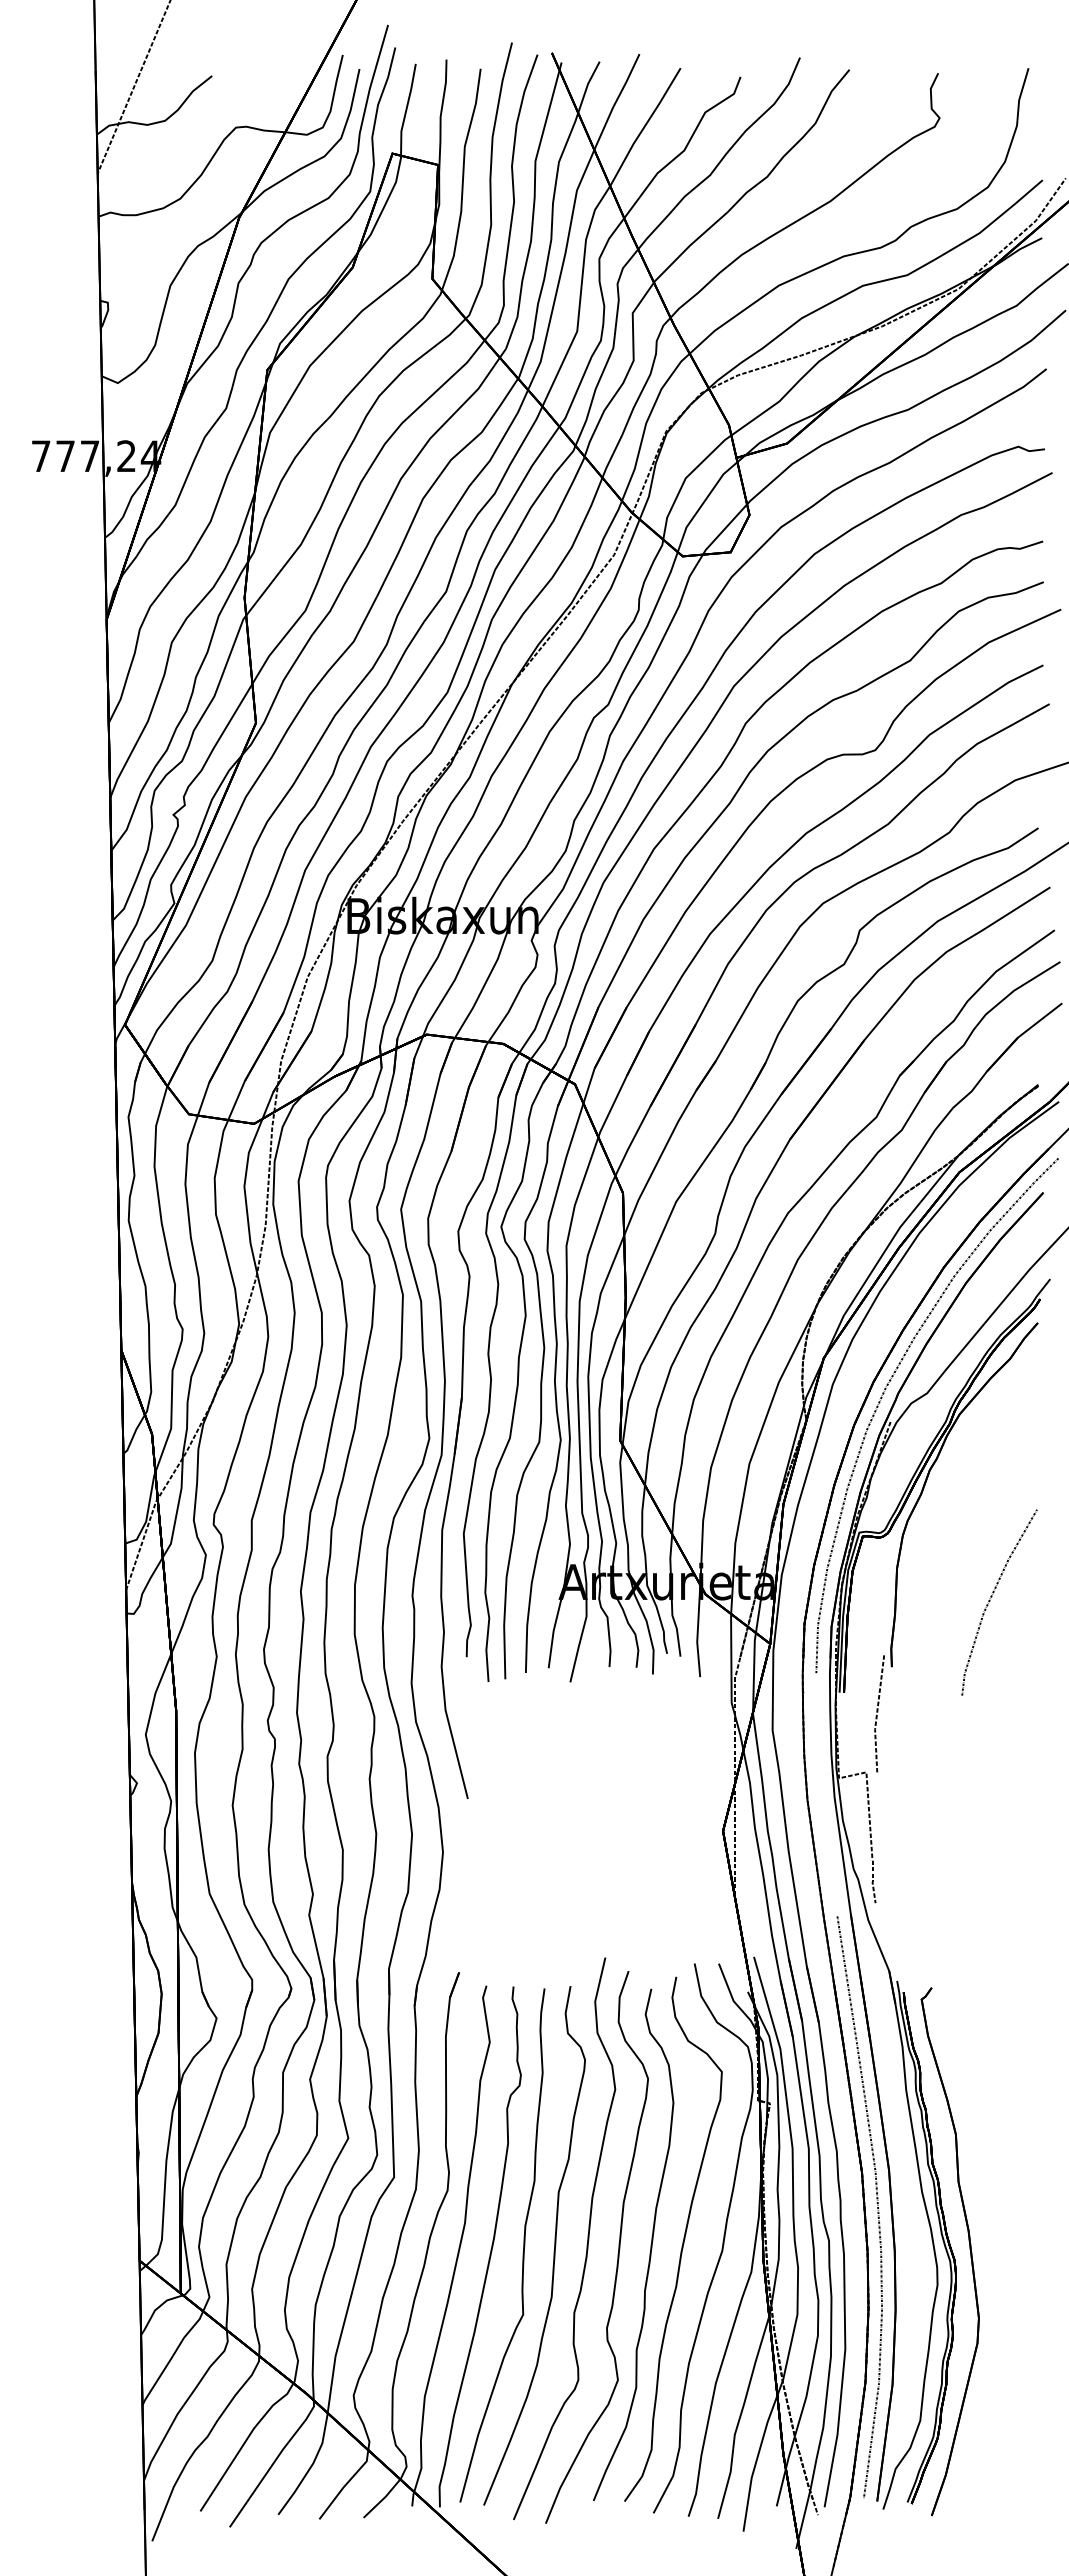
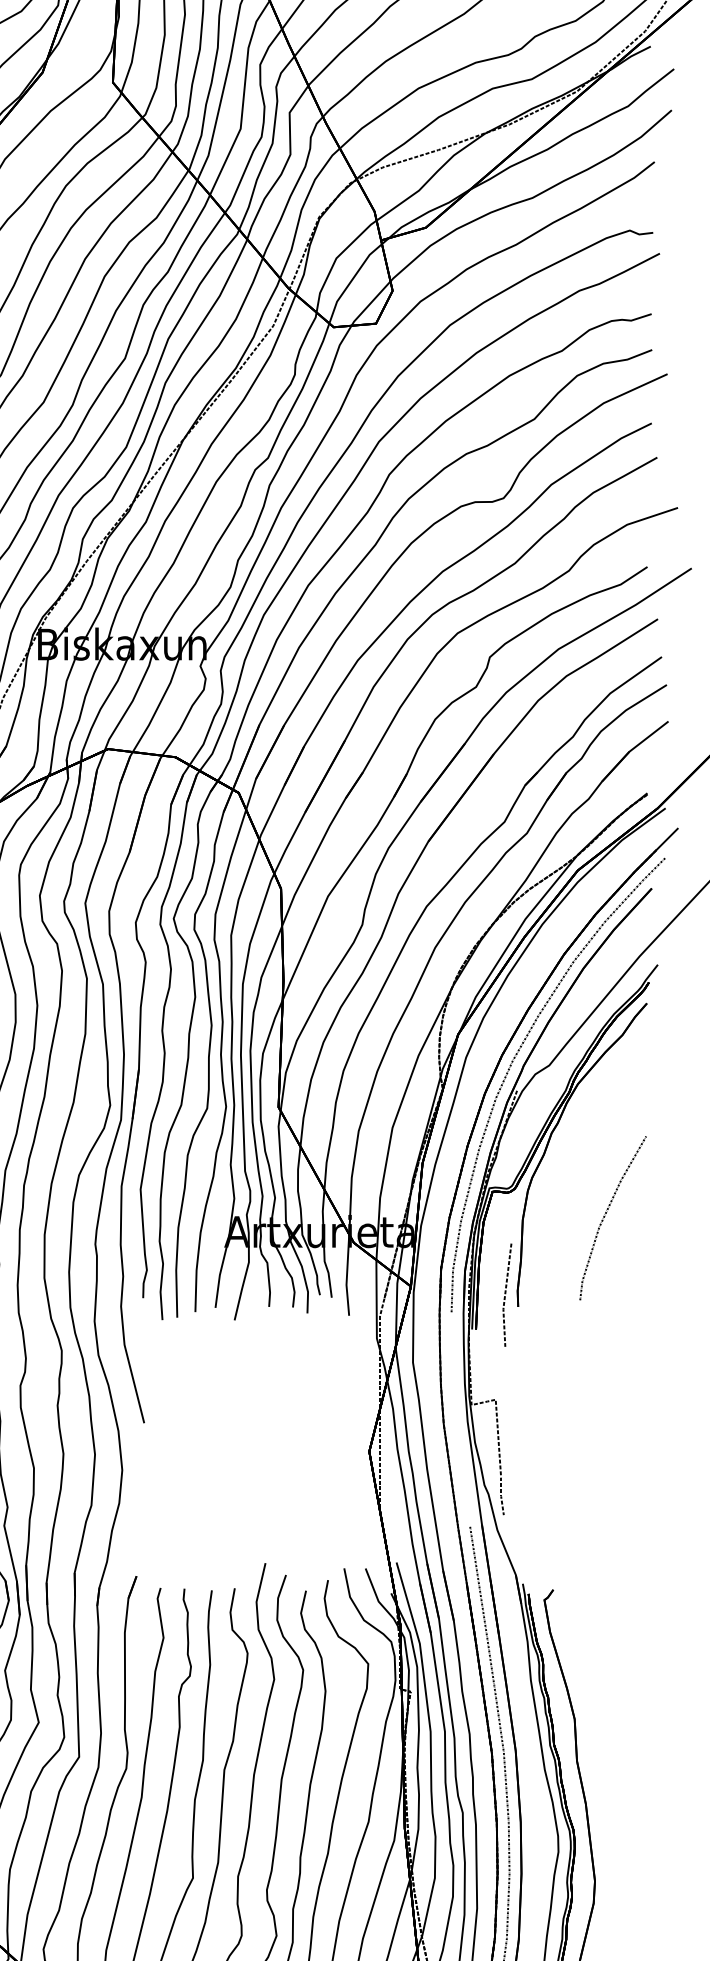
curve: (990, 1601) -> (605, 1217), moved
line: (878, 1712) -> (506, 1294), moved

